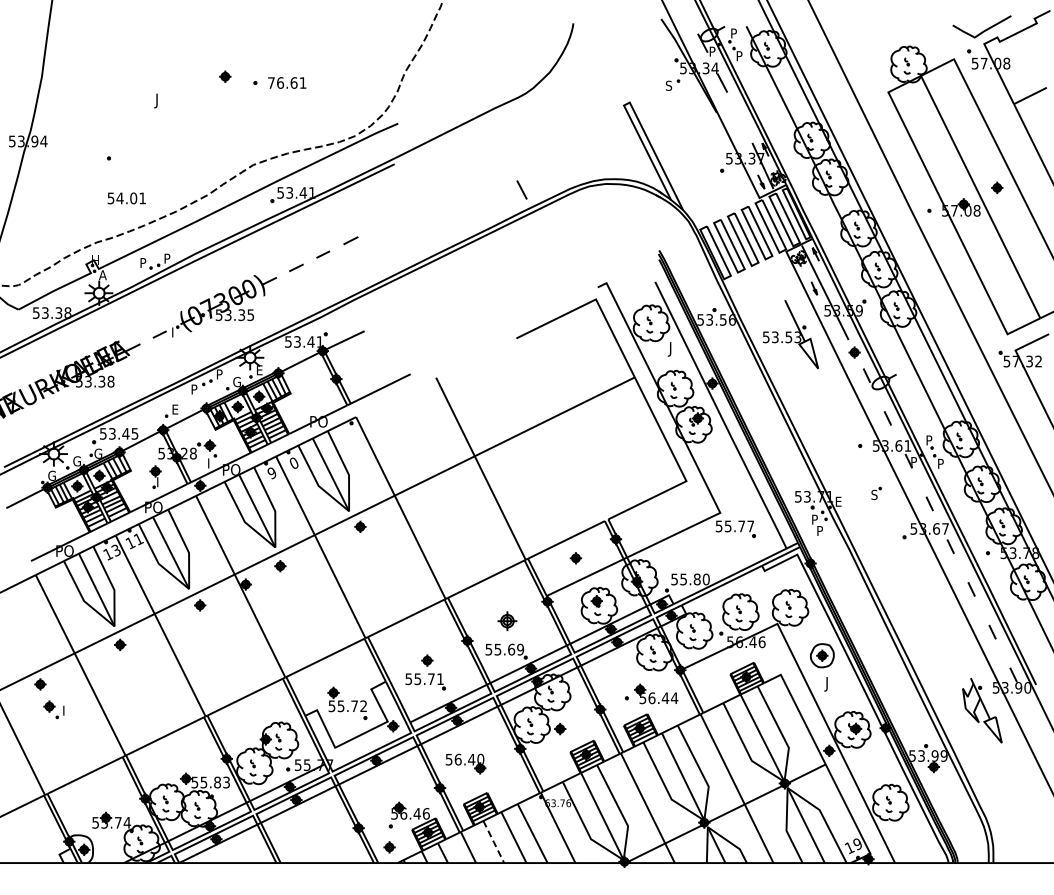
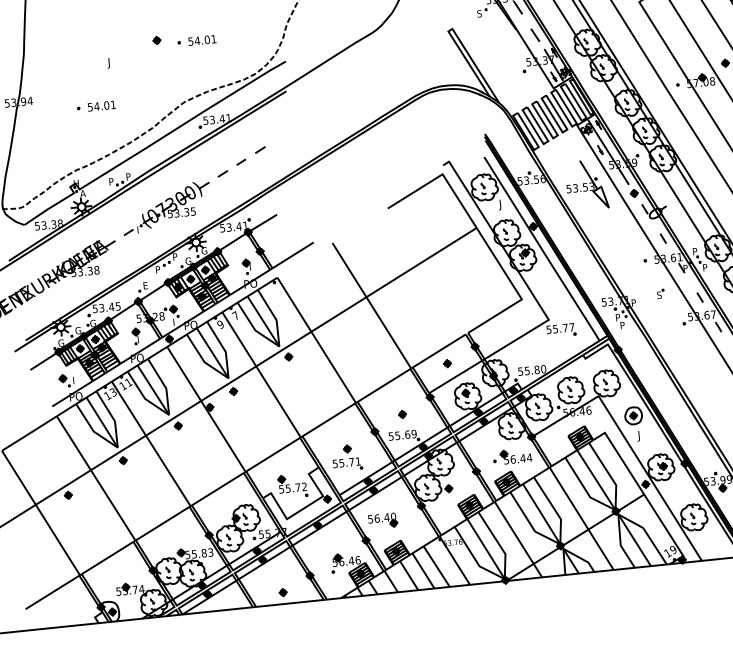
text: (282, 82) -> (198, 40), 76.61 -> 54.01
line: (521, 189) -> (534, 34), moved
text: (126, 198) -> (101, 106), moved
text: (260, 370) -> (204, 251), E -> G
part: (315, 397) -> (246, 266), added
text: (293, 462) -> (235, 315), 0 -> 7
text: (839, 501) -> (634, 302), E -> P
part: (507, 621) -> (402, 414), size x0.62
part: (53, 709) -> (66, 380), moved
line: (493, 842) -> (408, 576), dashed -> solid
part: (389, 847) -> (283, 592), moved

